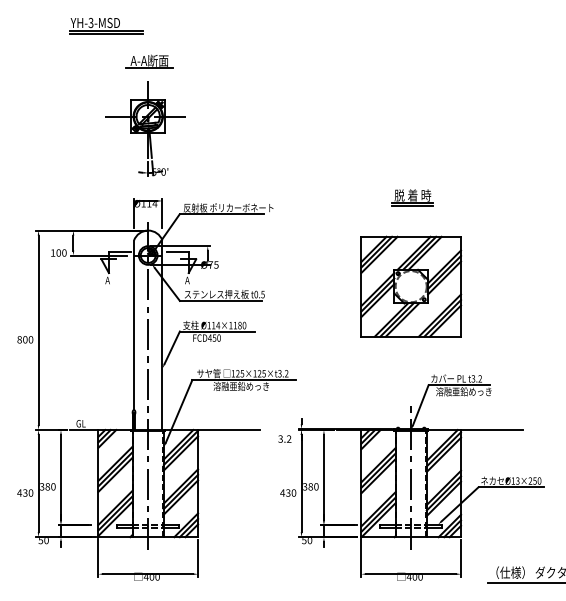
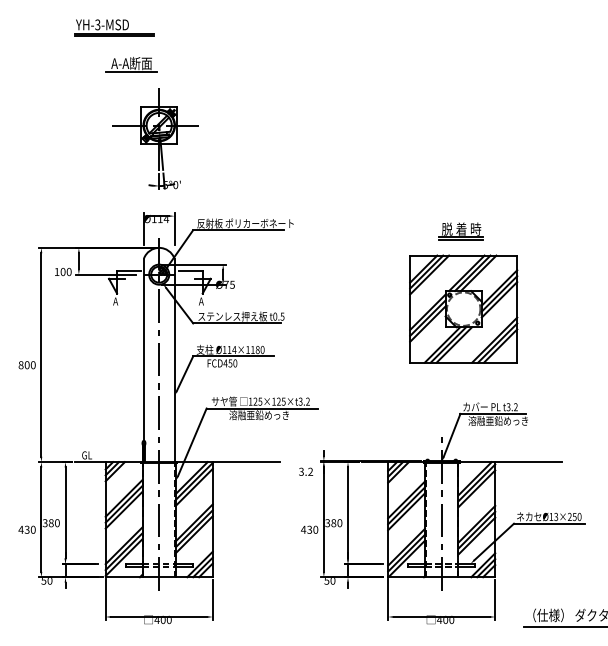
part: (149, 61) -> (131, 64), moved
part: (411, 197) -> (460, 231), moved
part: (410, 286) -> (463, 308), moved

